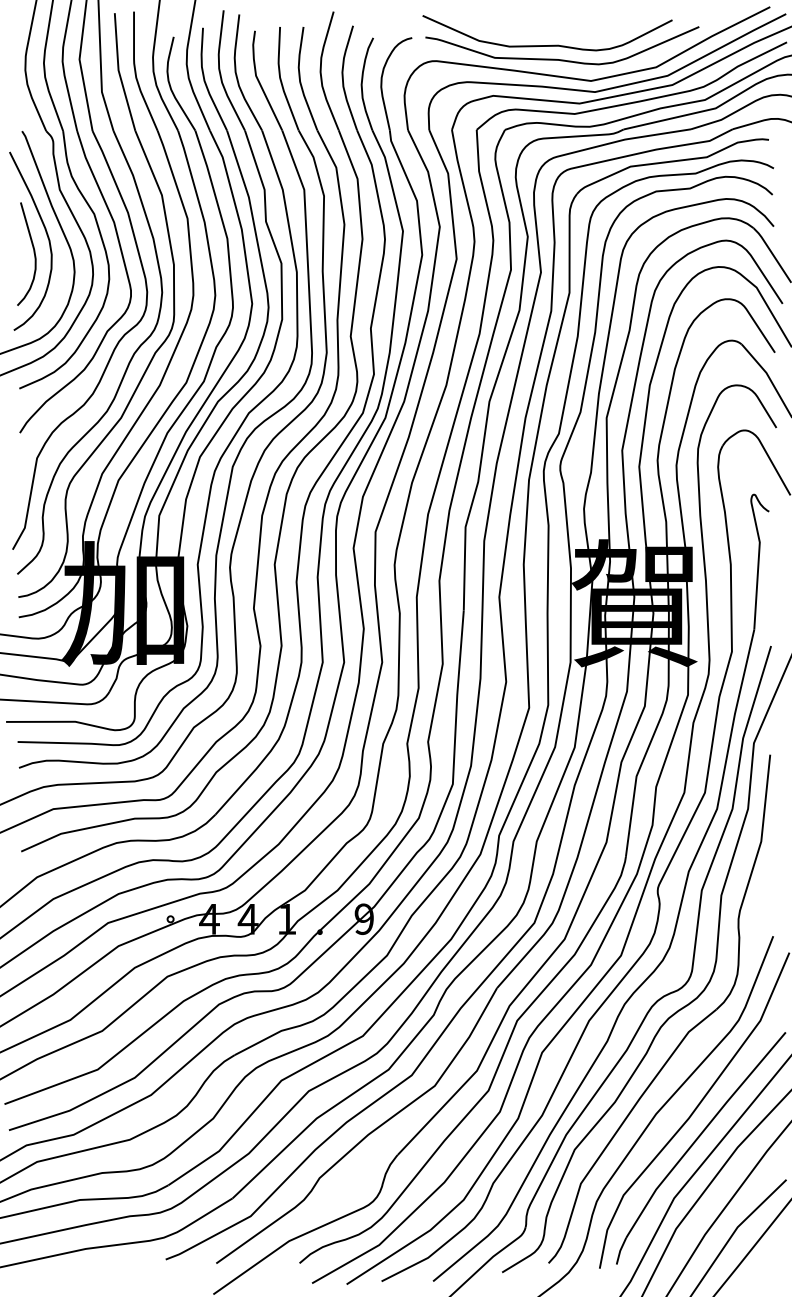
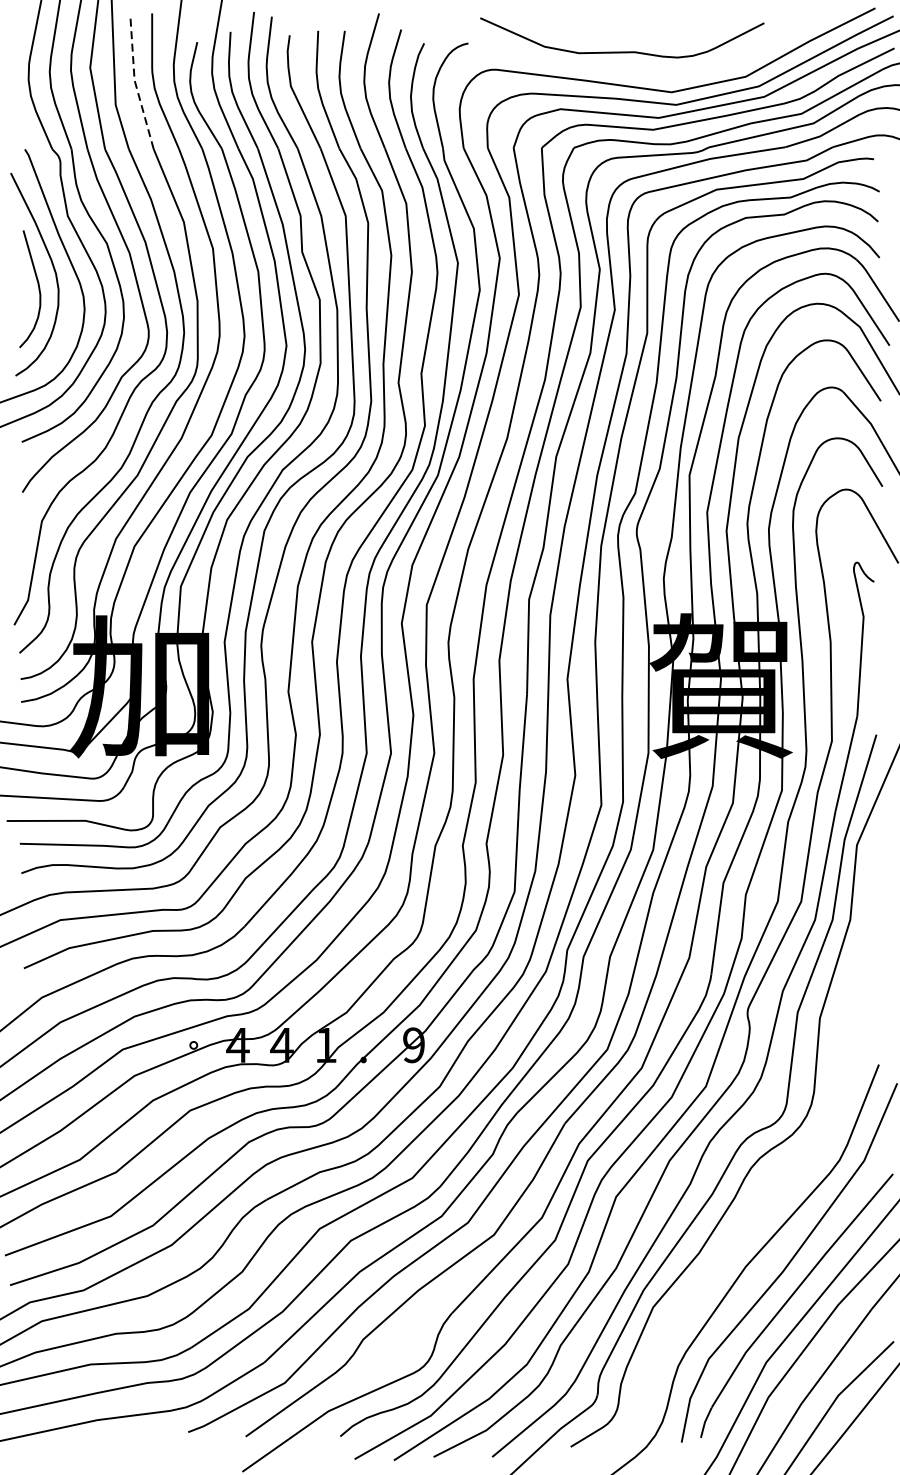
curve: (562, 59) -> (639, 67), removed
line: (119, 72) -> (135, 82), solid -> dashed
part: (685, 1034) -> (779, 1176), removed

